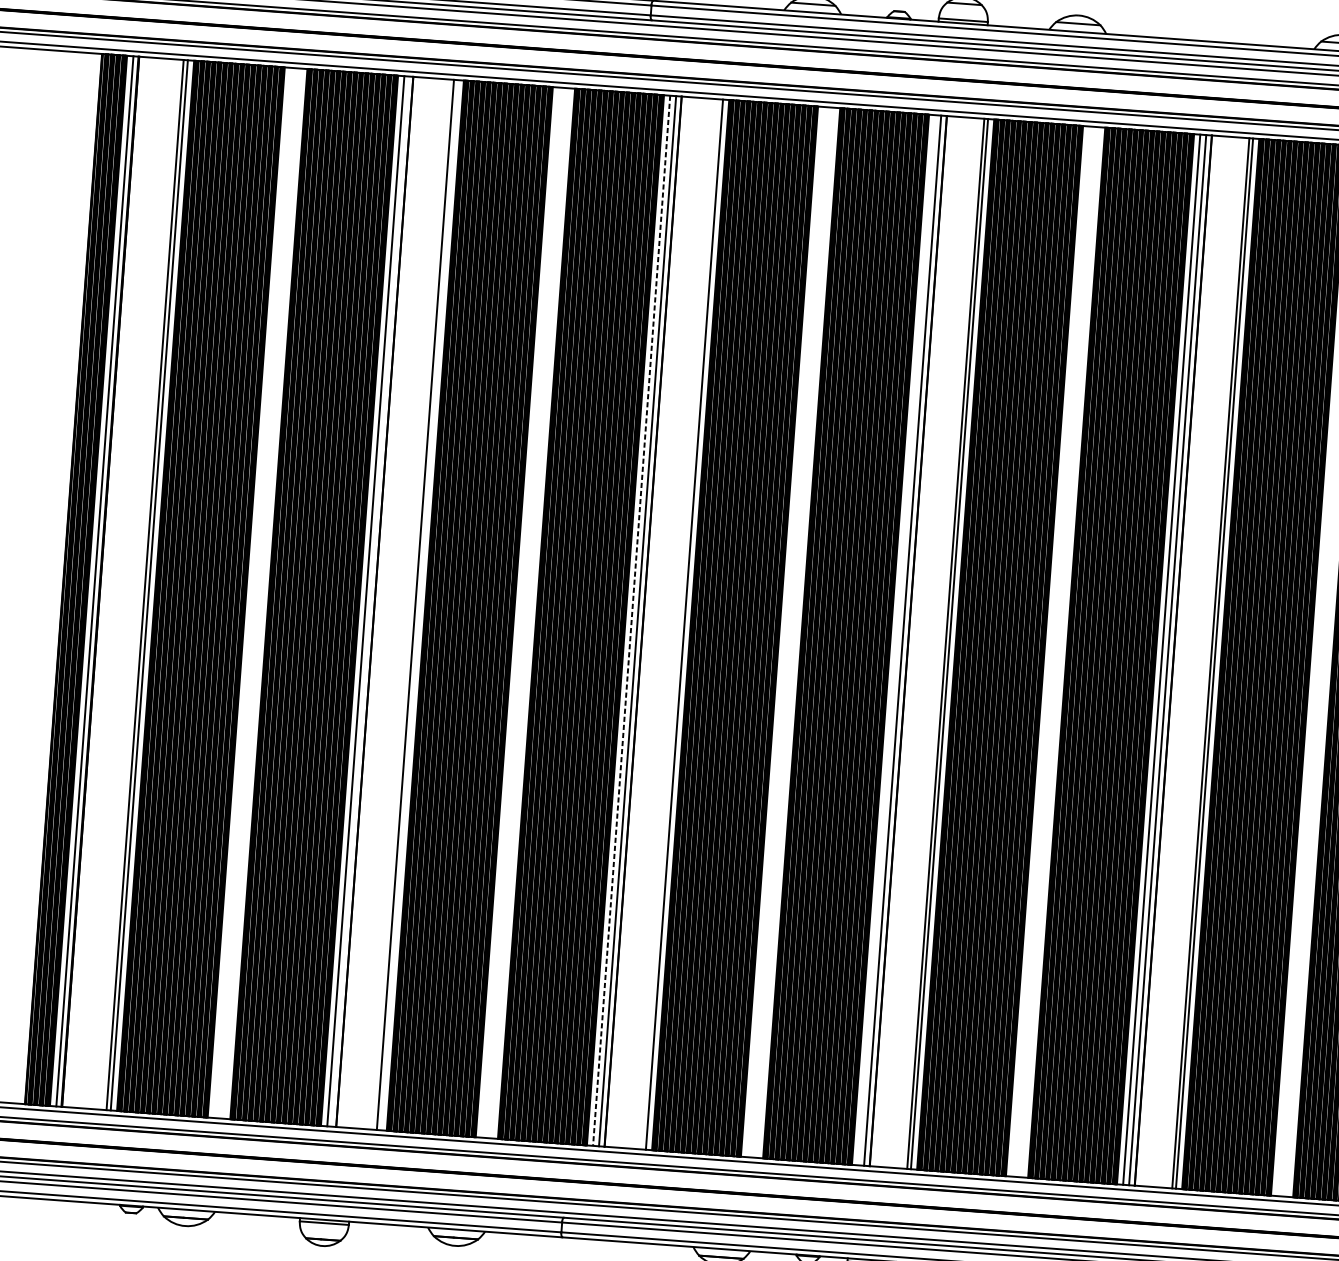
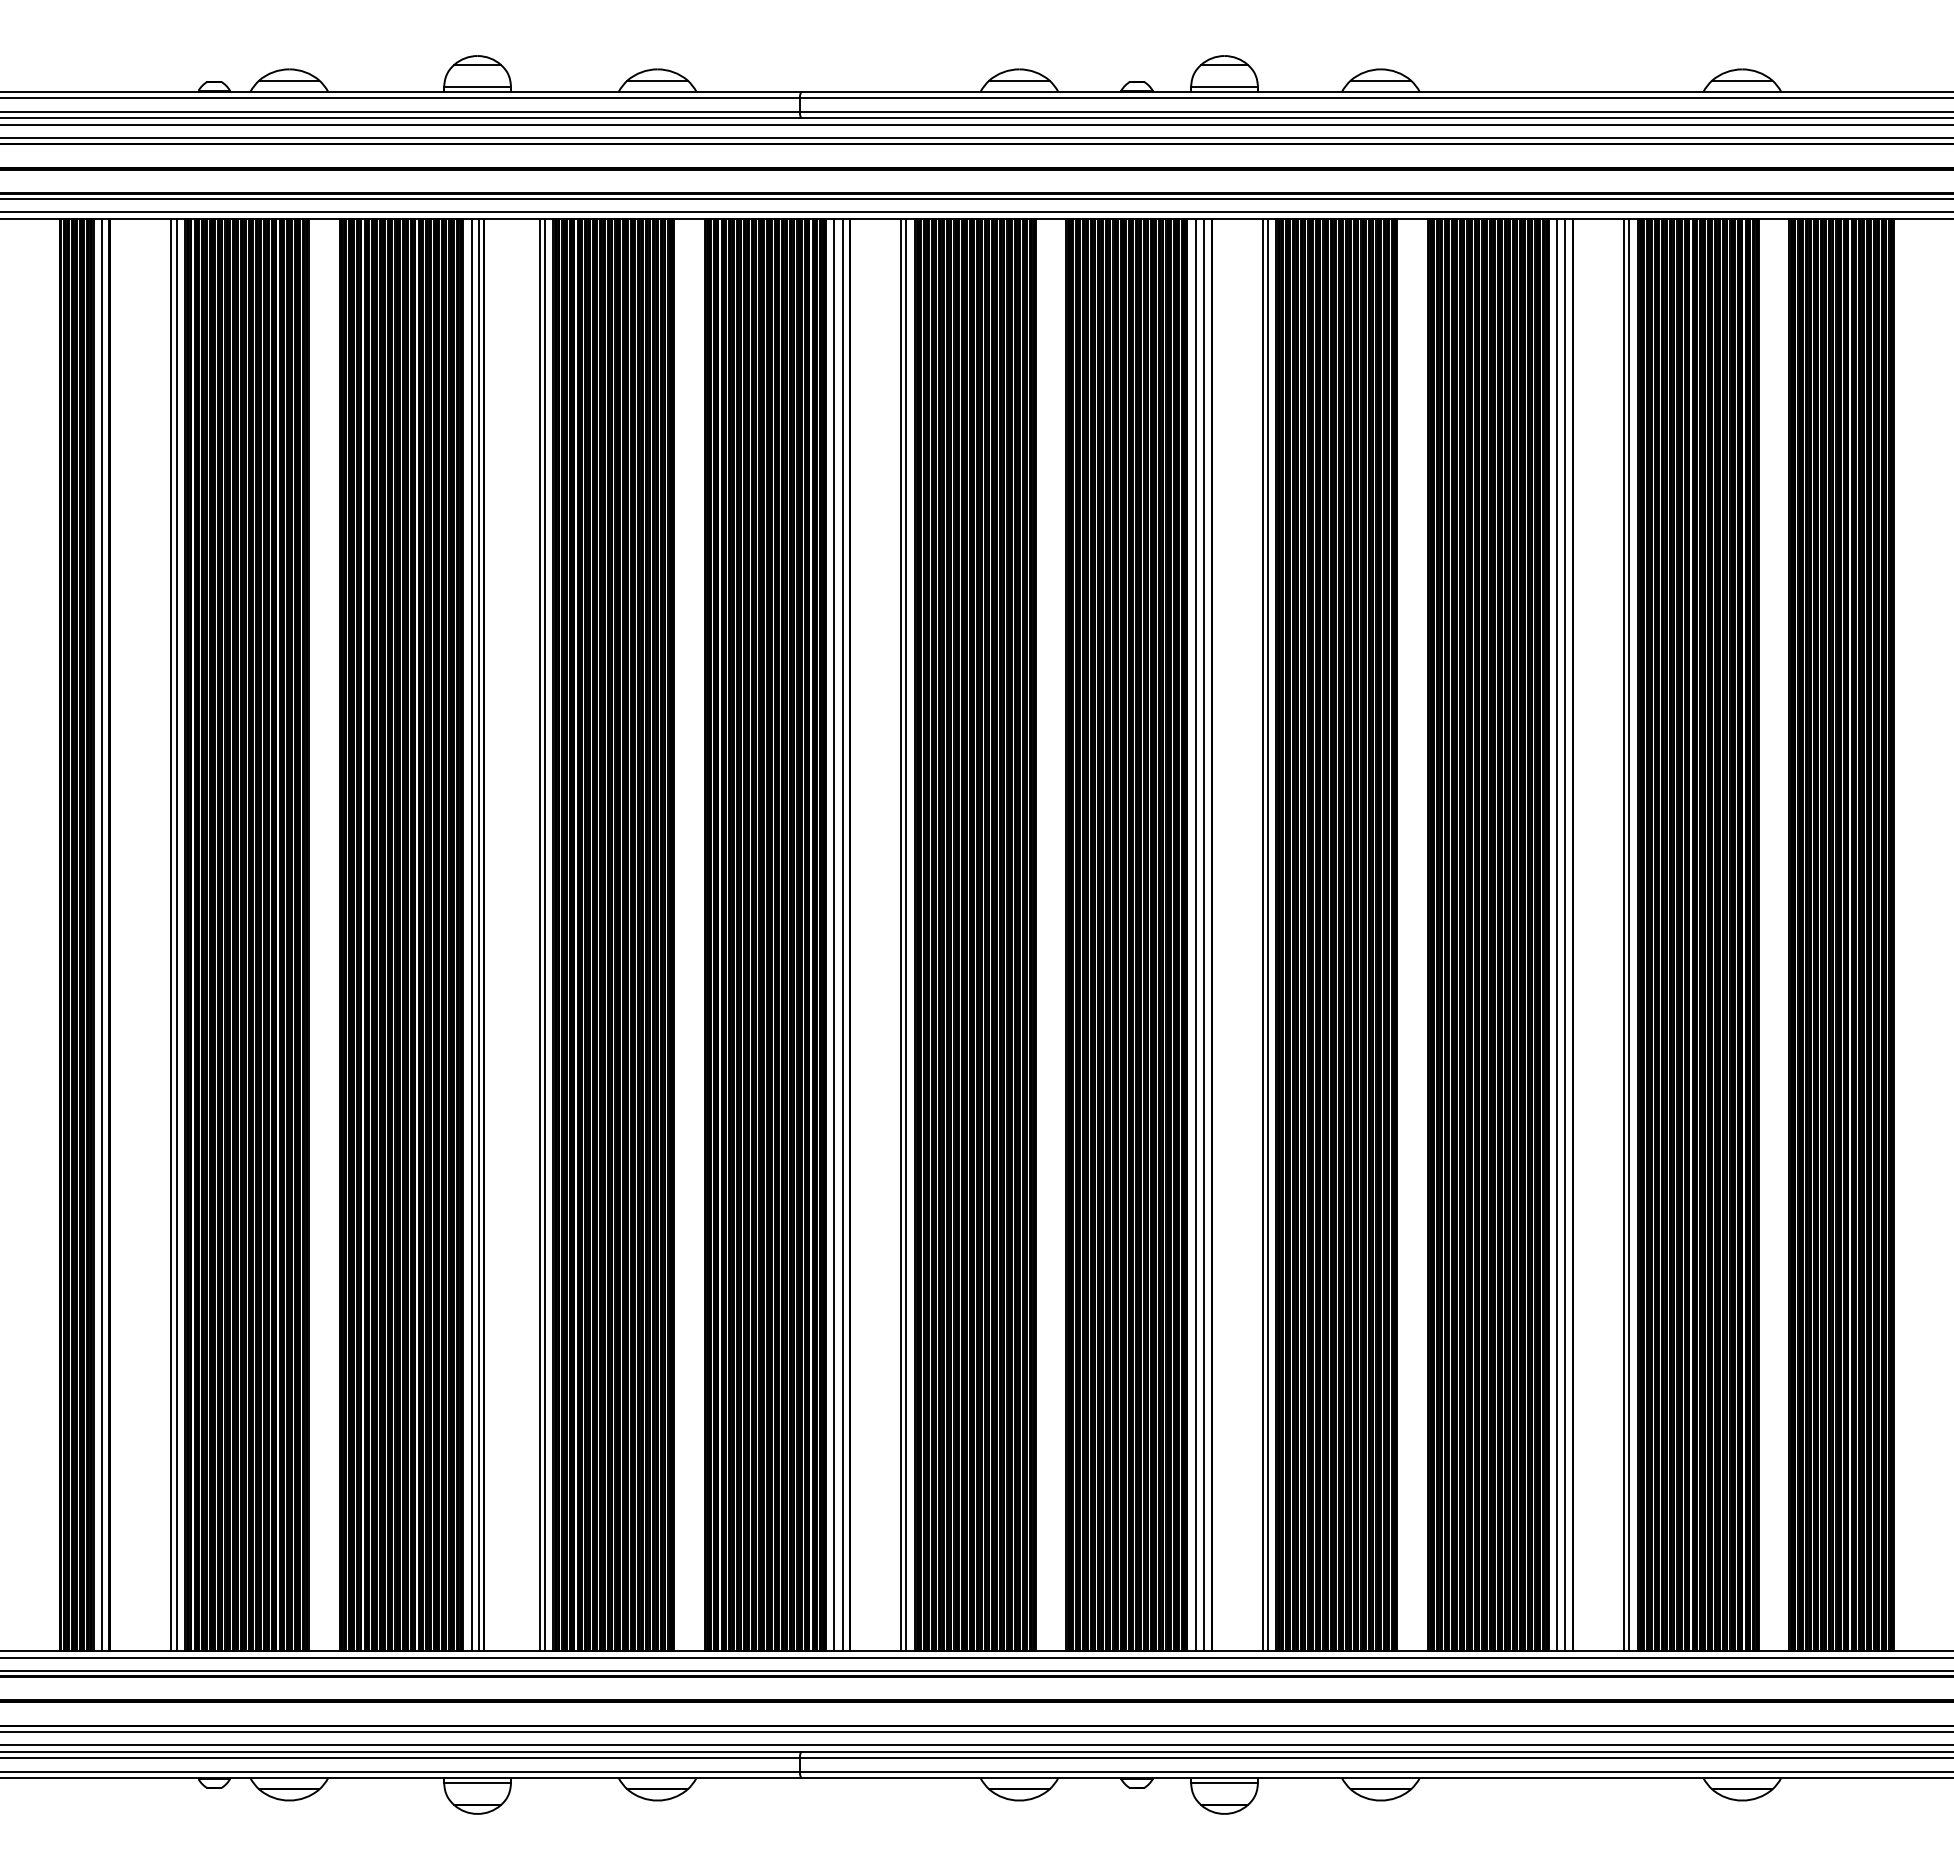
line: (371, 601) -> (479, 934), added
line: (419, 604) -> (544, 934), added
line: (631, 621) -> (834, 935), dashed -> solid
line: (680, 624) -> (901, 934), added
line: (896, 639) -> (1195, 934), added

